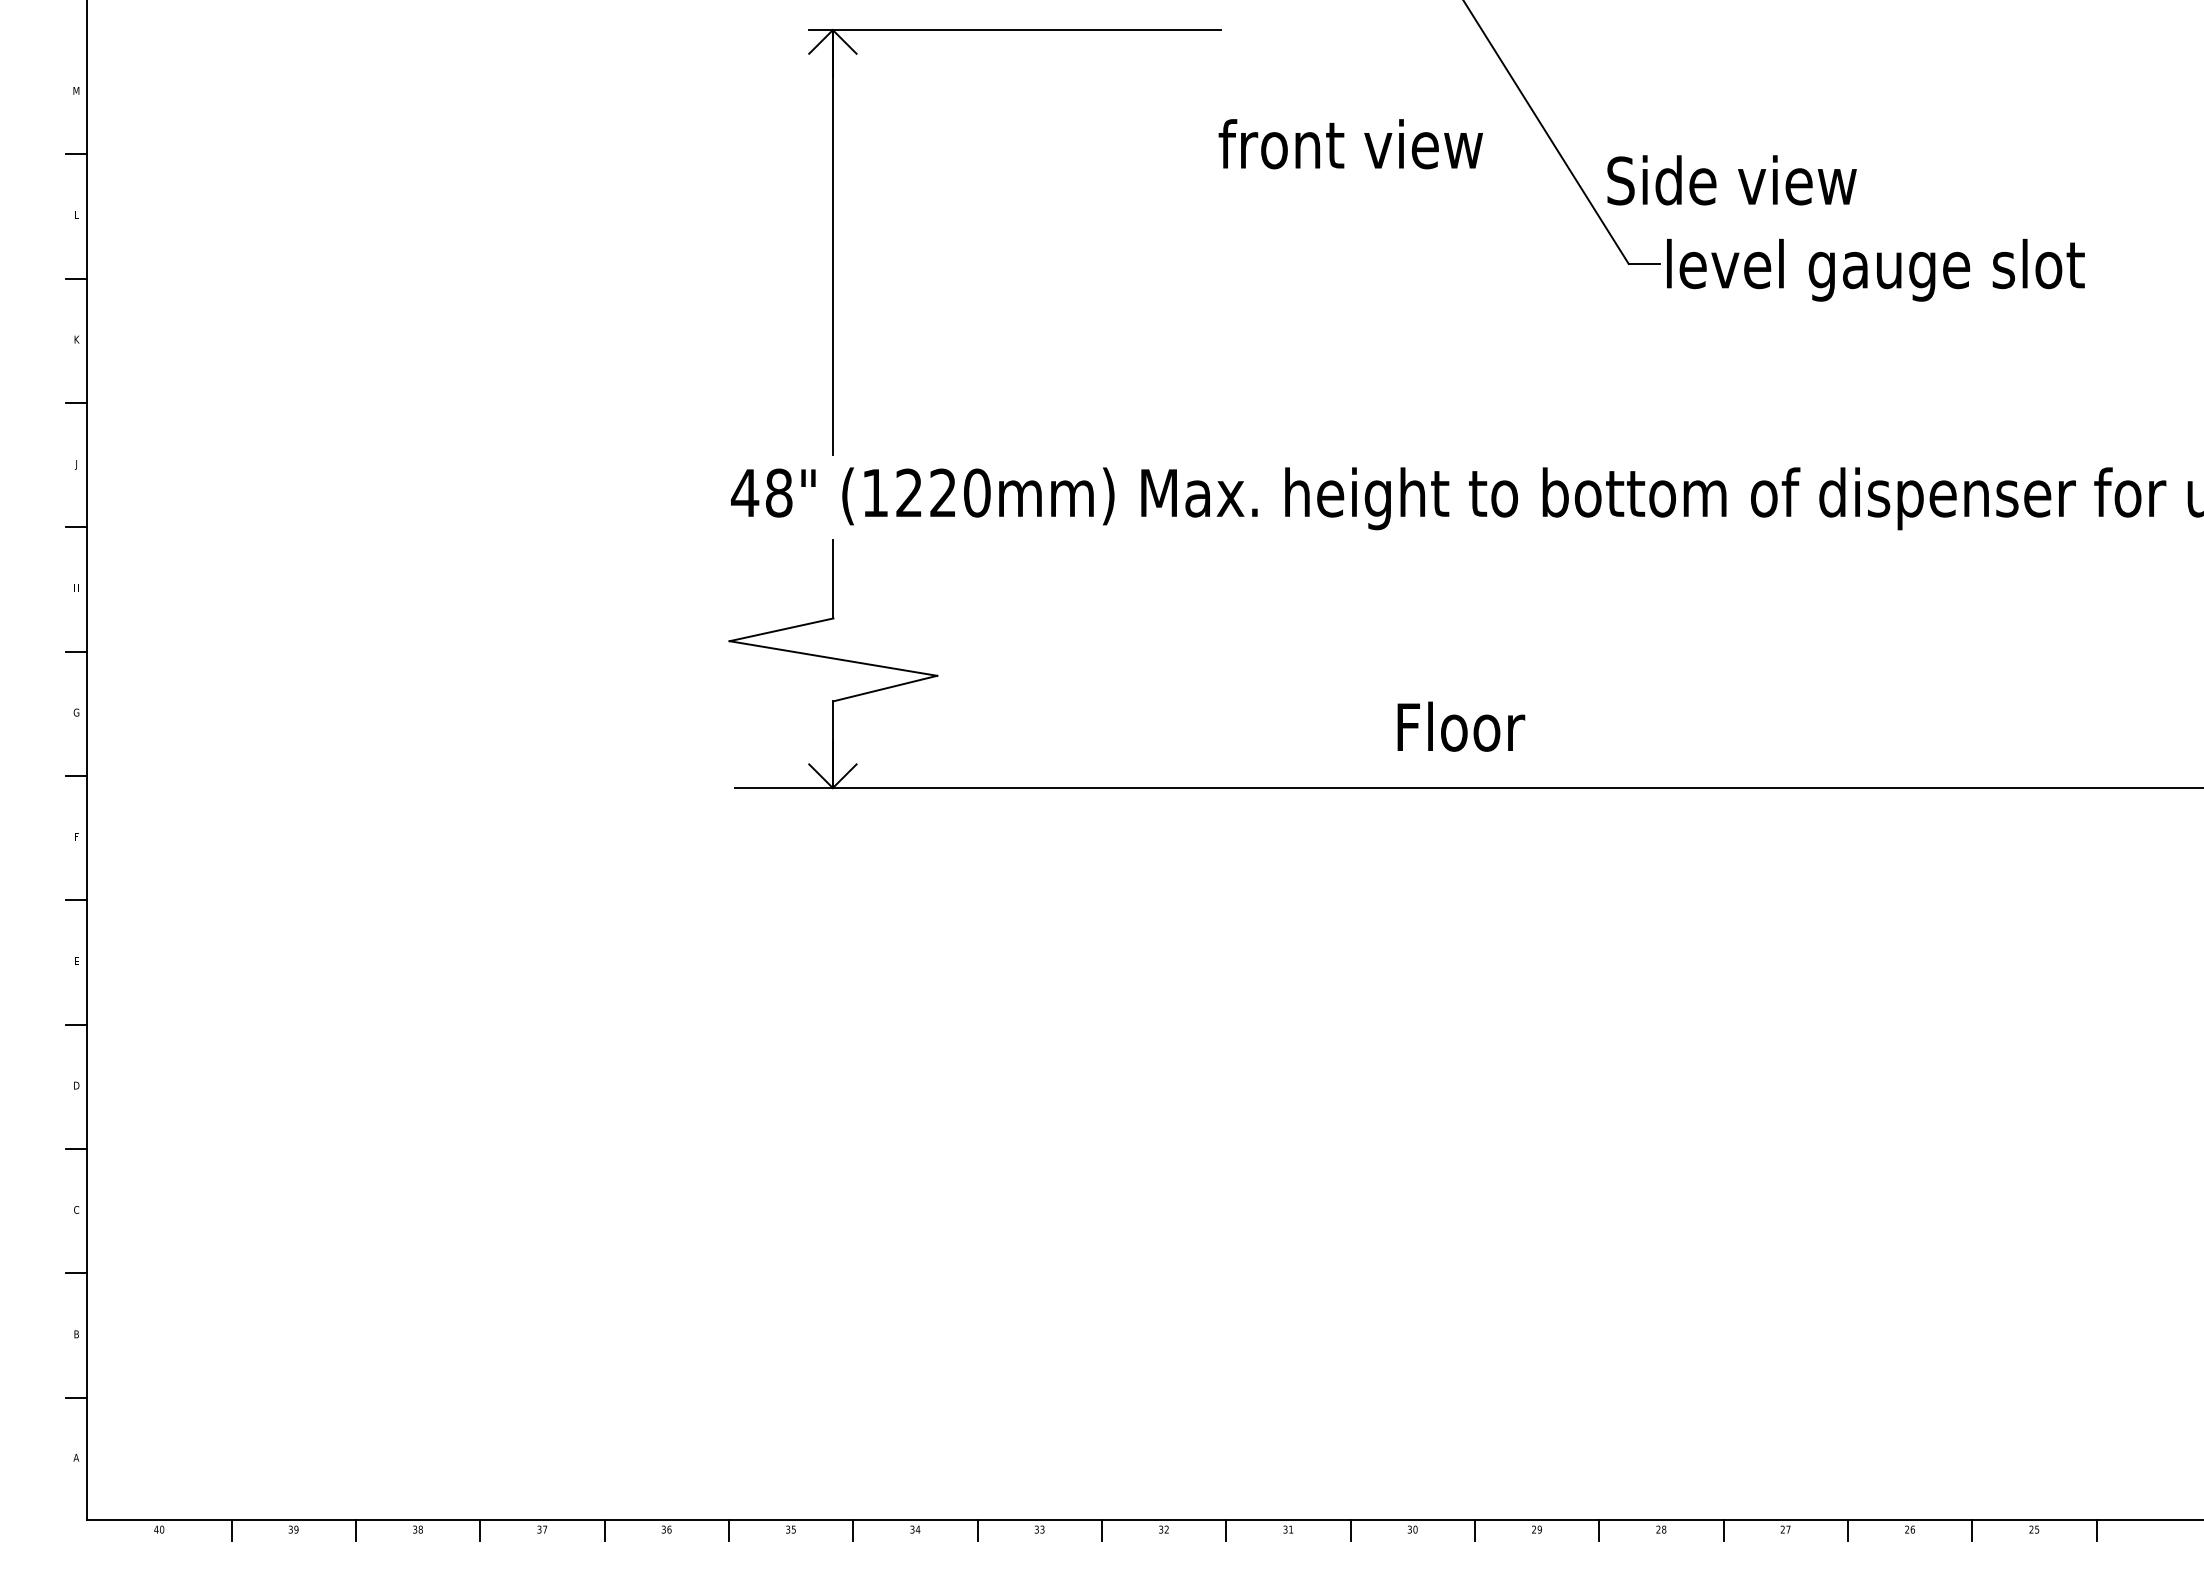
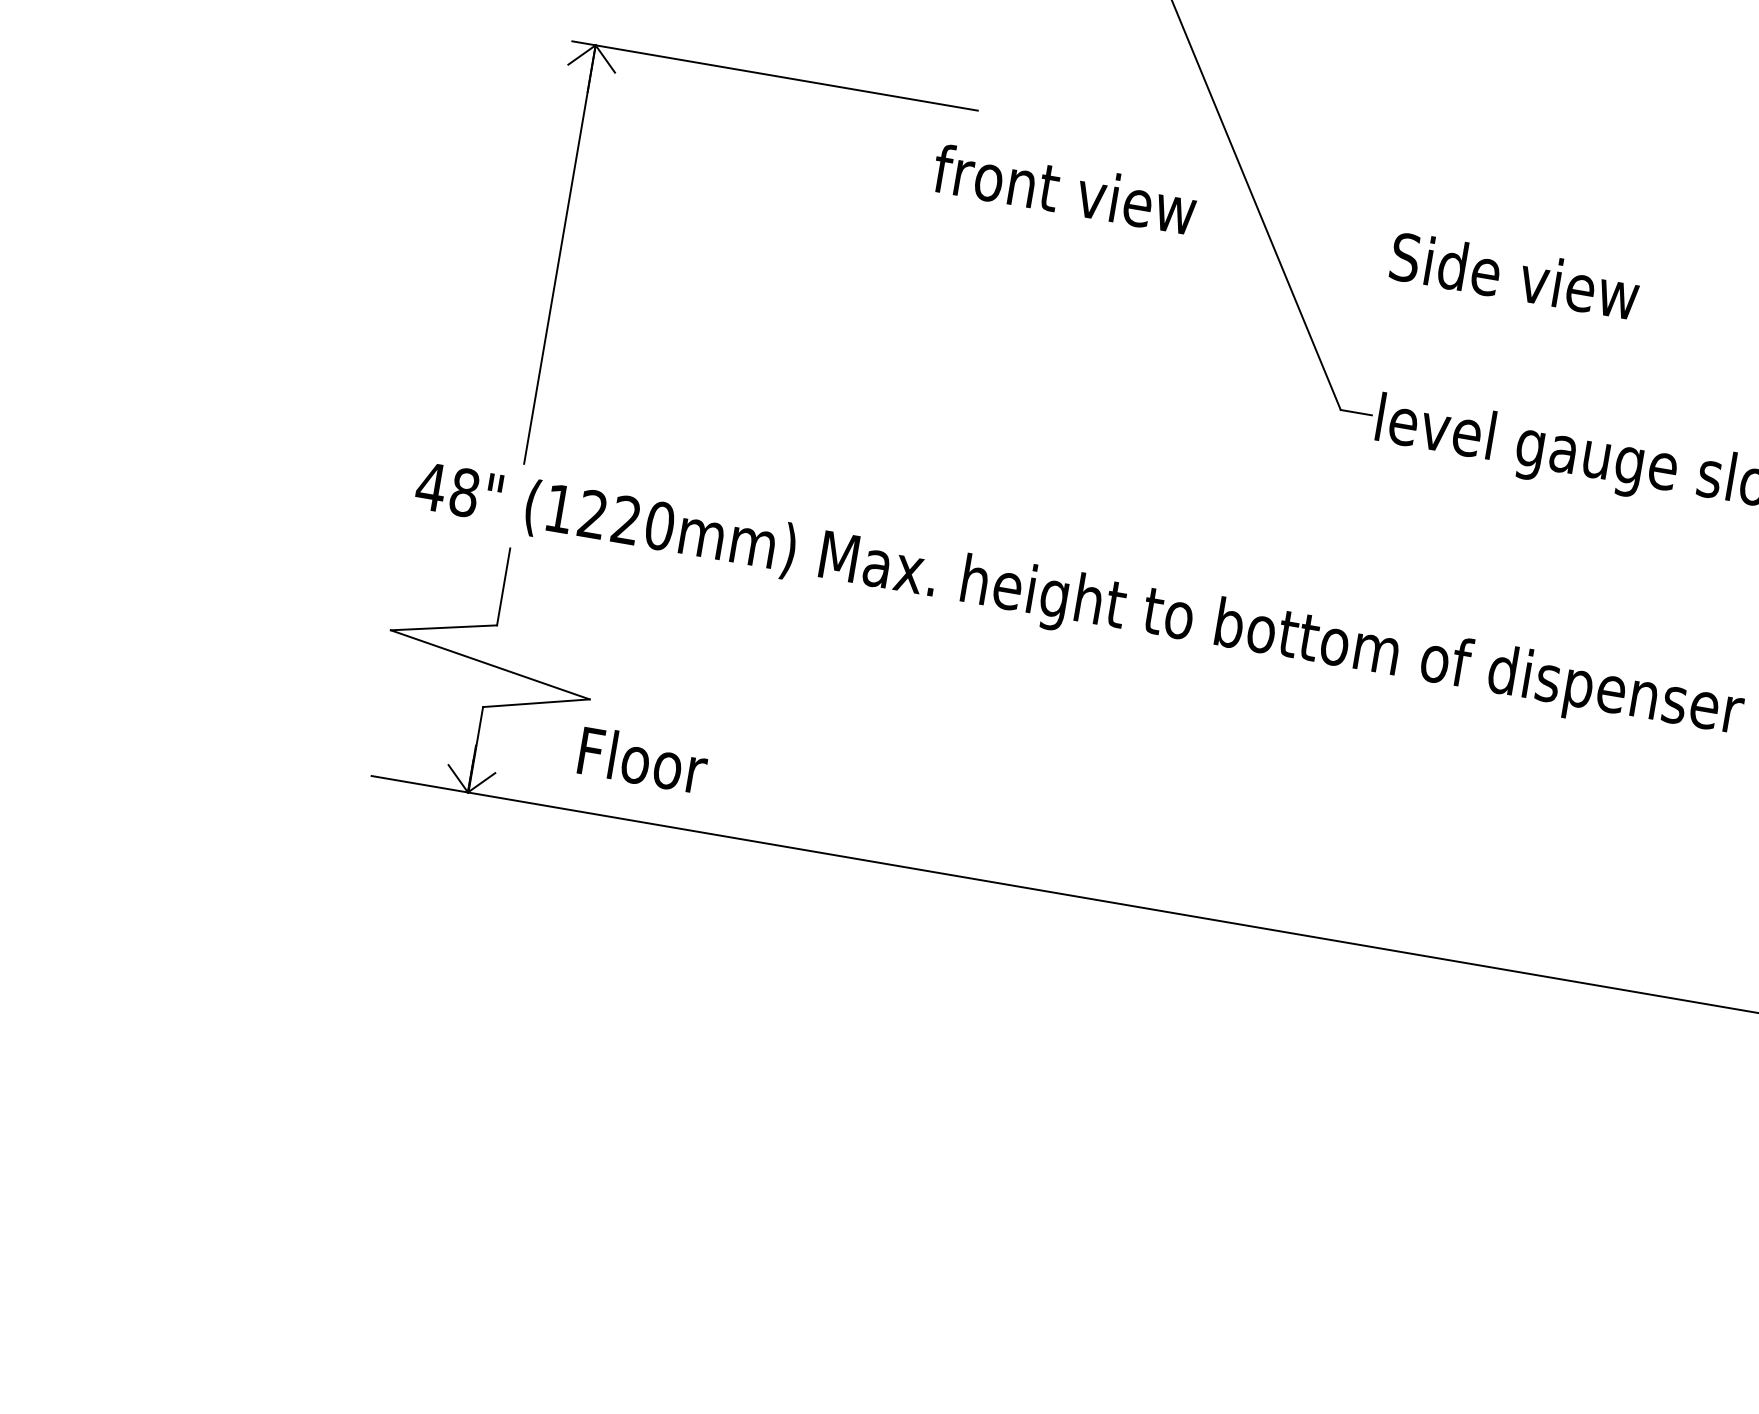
text: (1350, 144) -> (1064, 189), moved
text: (1731, 180) -> (1514, 275), moved
text: (1461, 726) -> (643, 760), moved

